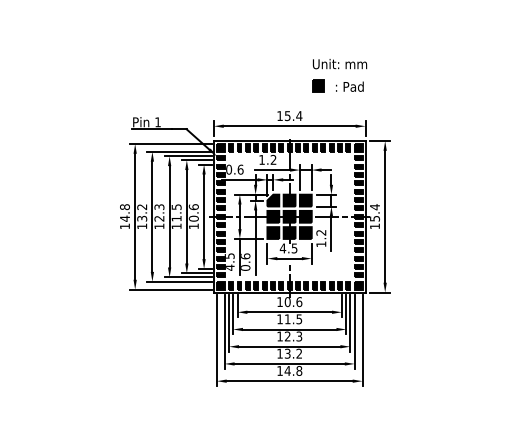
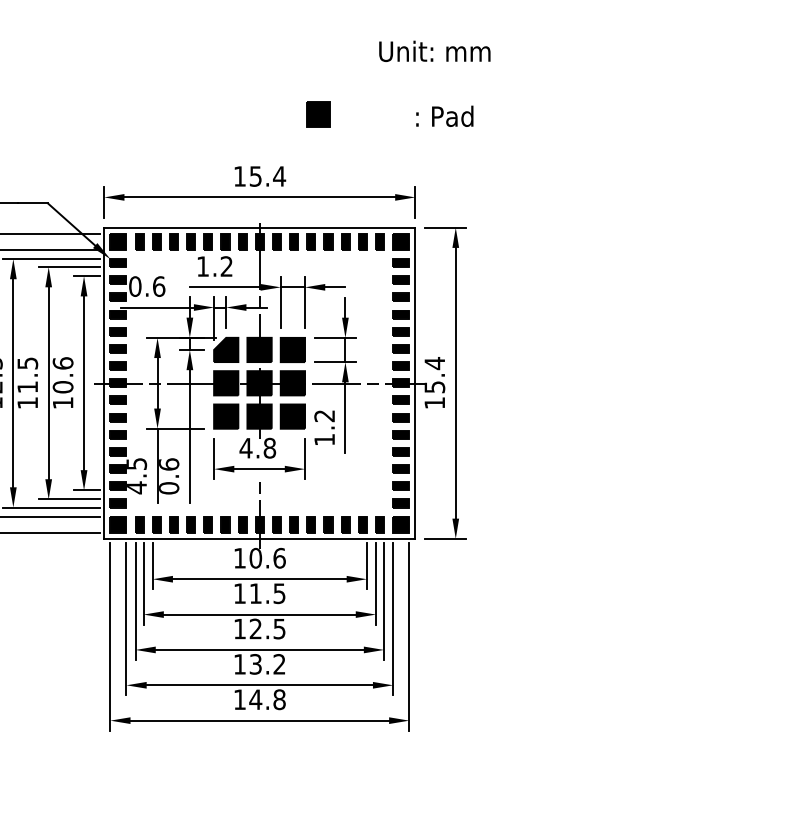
text: (340, 64) -> (435, 52), moved
text: (349, 86) -> (444, 115), moved
text: (294, 248) -> (269, 448), 4.5 -> 4.8
text: (299, 335) -> (279, 626), 12.3 -> 12.5

